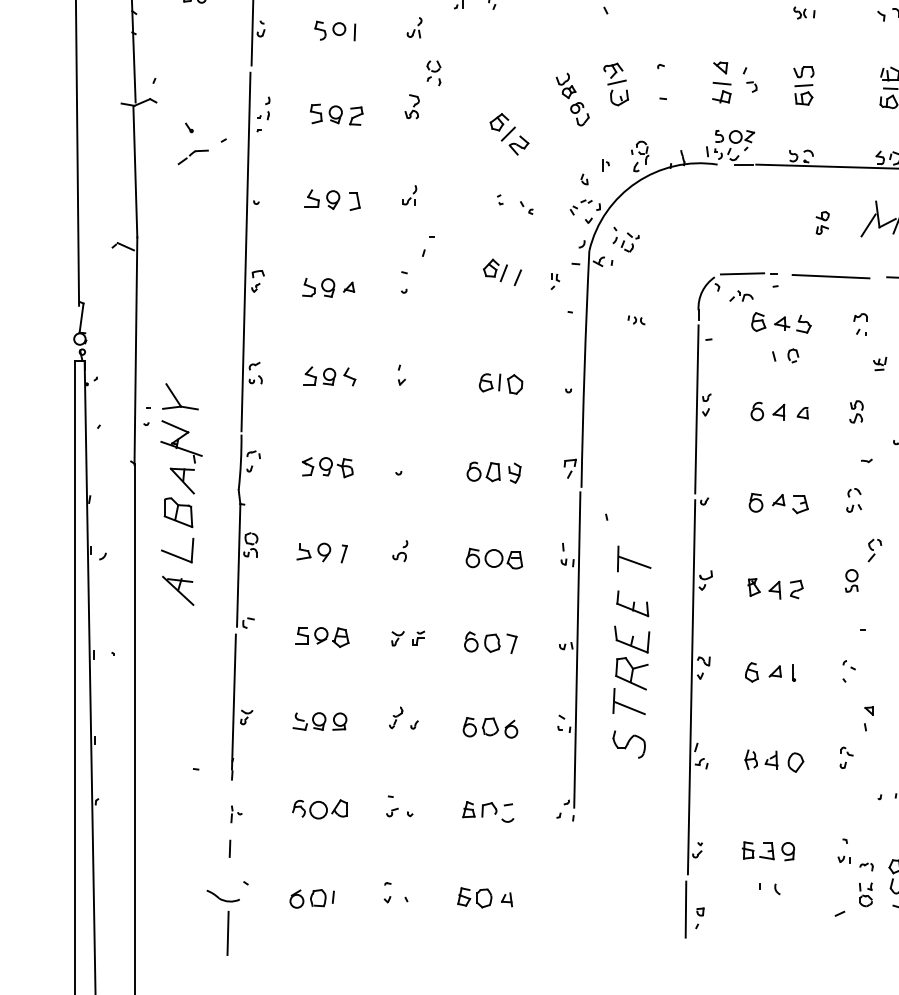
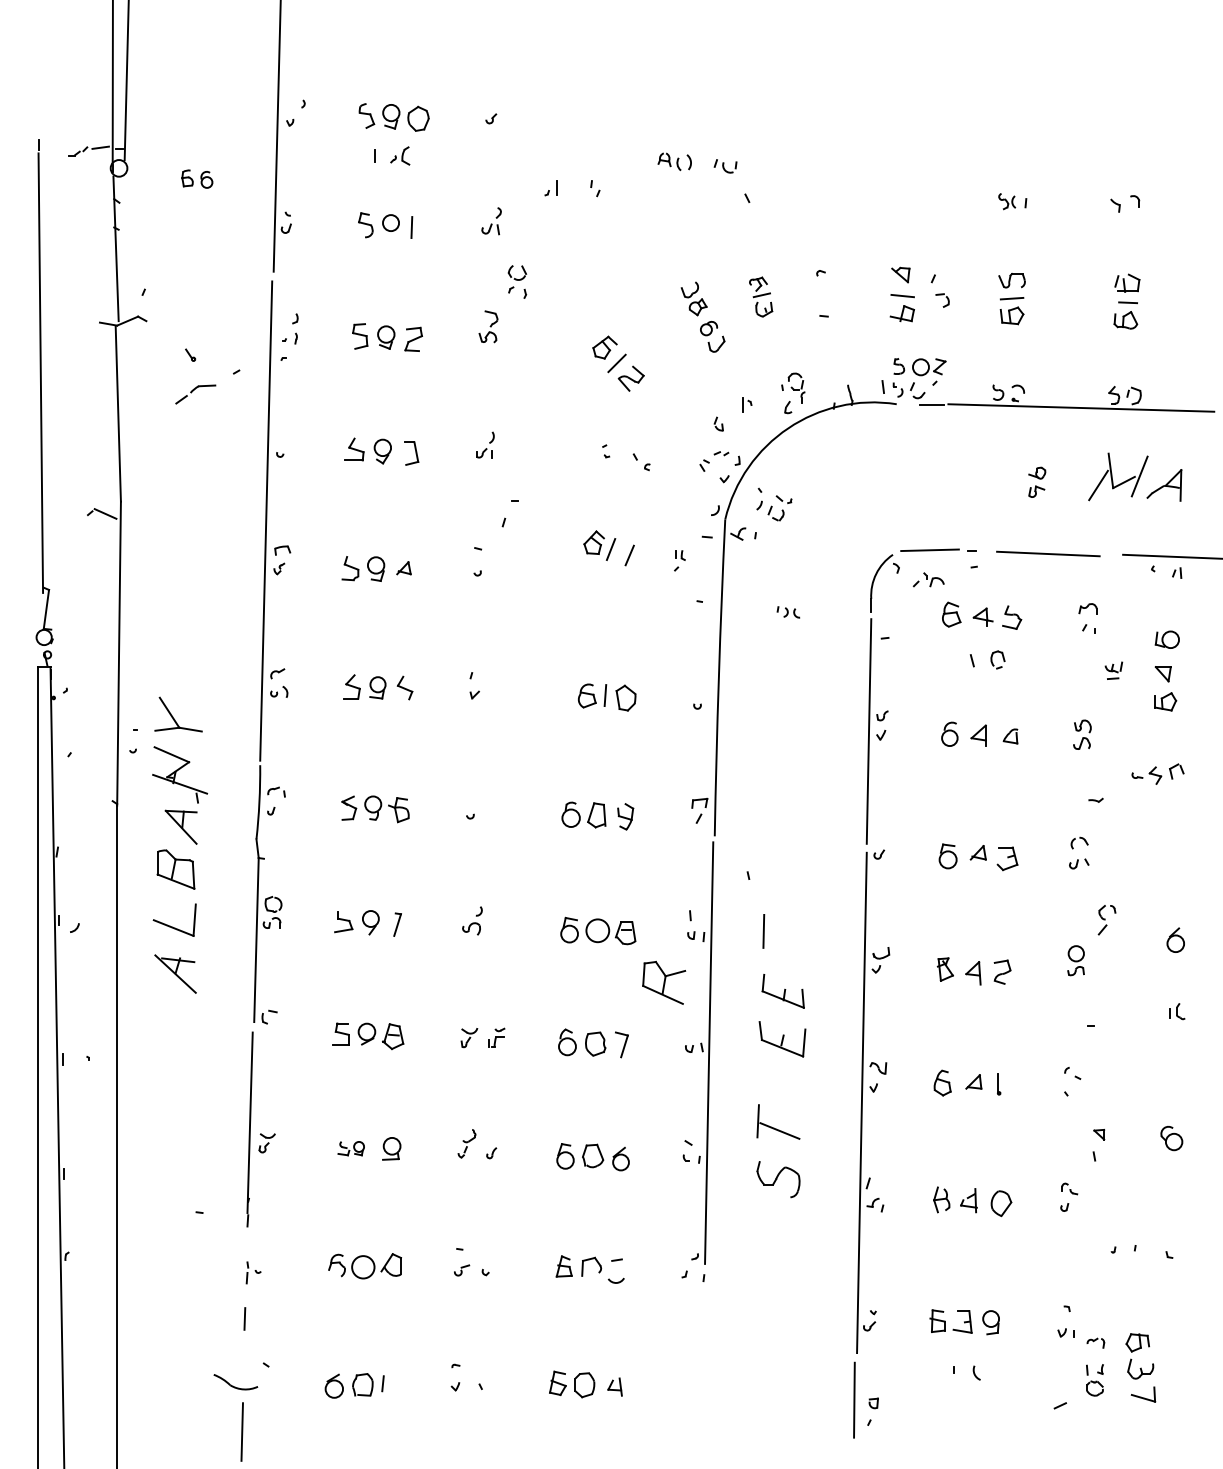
part: (615, 84) -> (760, 296), size x0.7
line: (634, 562) -> (785, 935), removed
part: (632, 673) -> (664, 982), moved
part: (309, 721) -> (351, 1148), size x0.6

